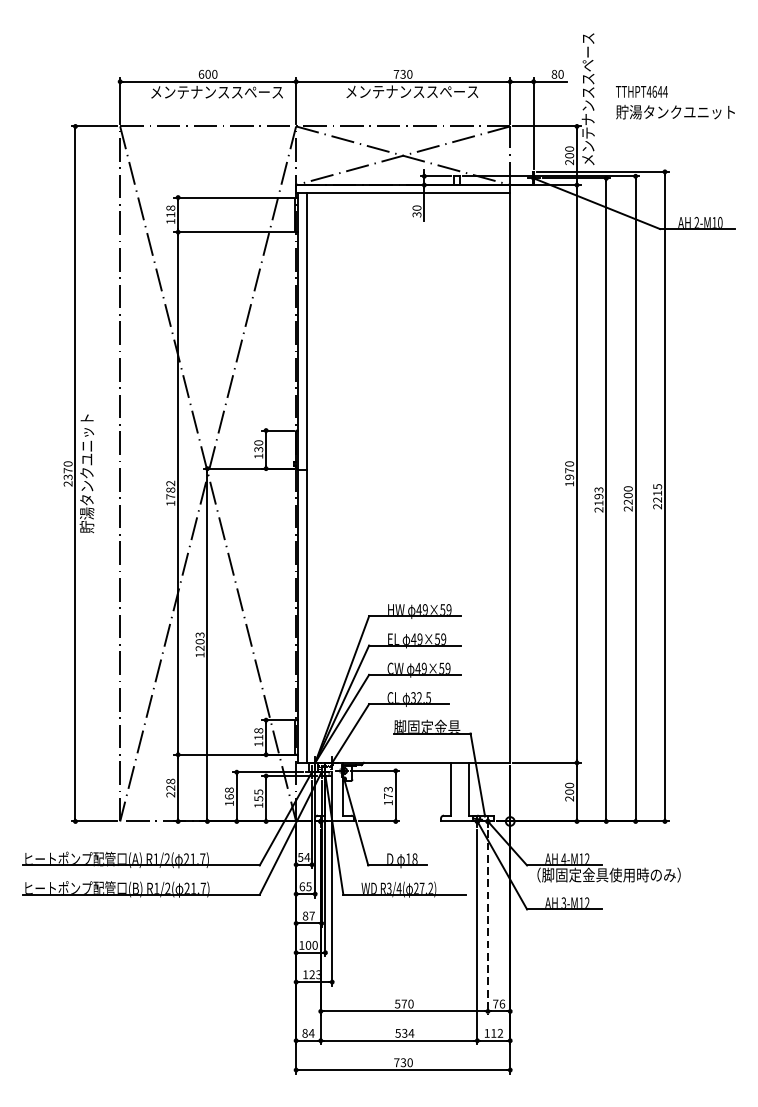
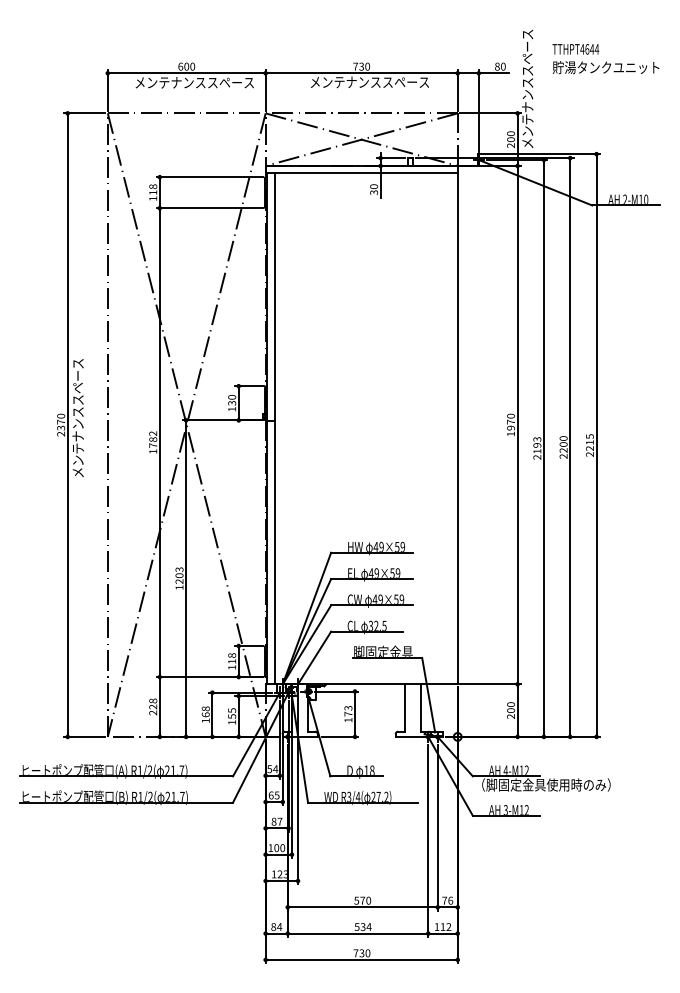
text: (674, 103) -> (605, 59), moved
text: (86, 466) -> (77, 418), 貯湯タンクユニット -> メンテナンススペース
line: (487, 922) -> (437, 827), dashed -> solid

